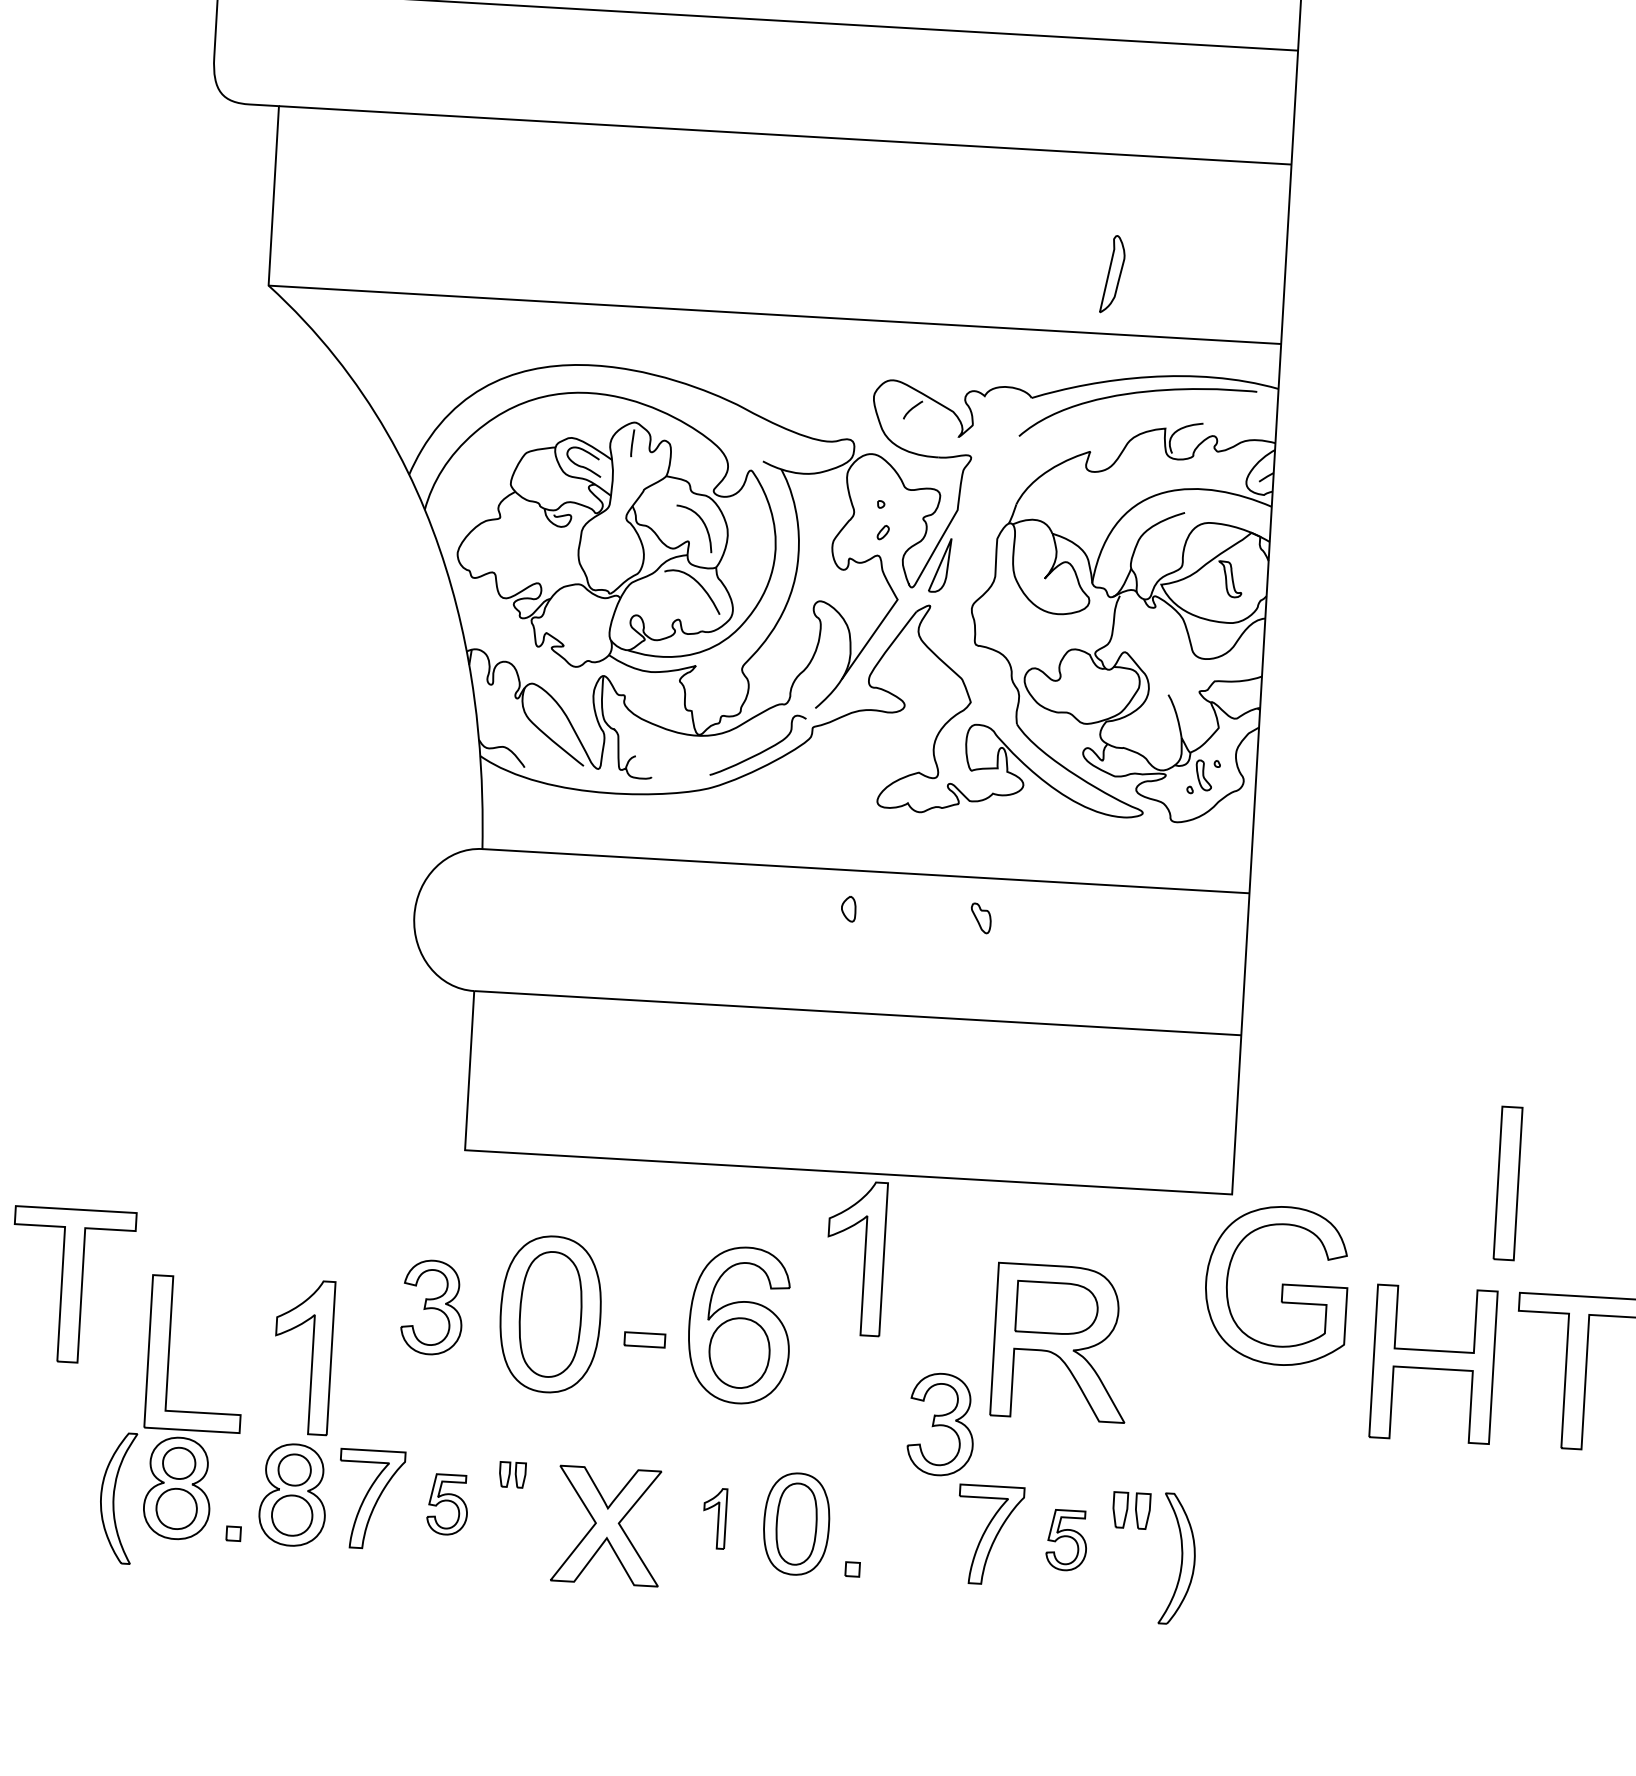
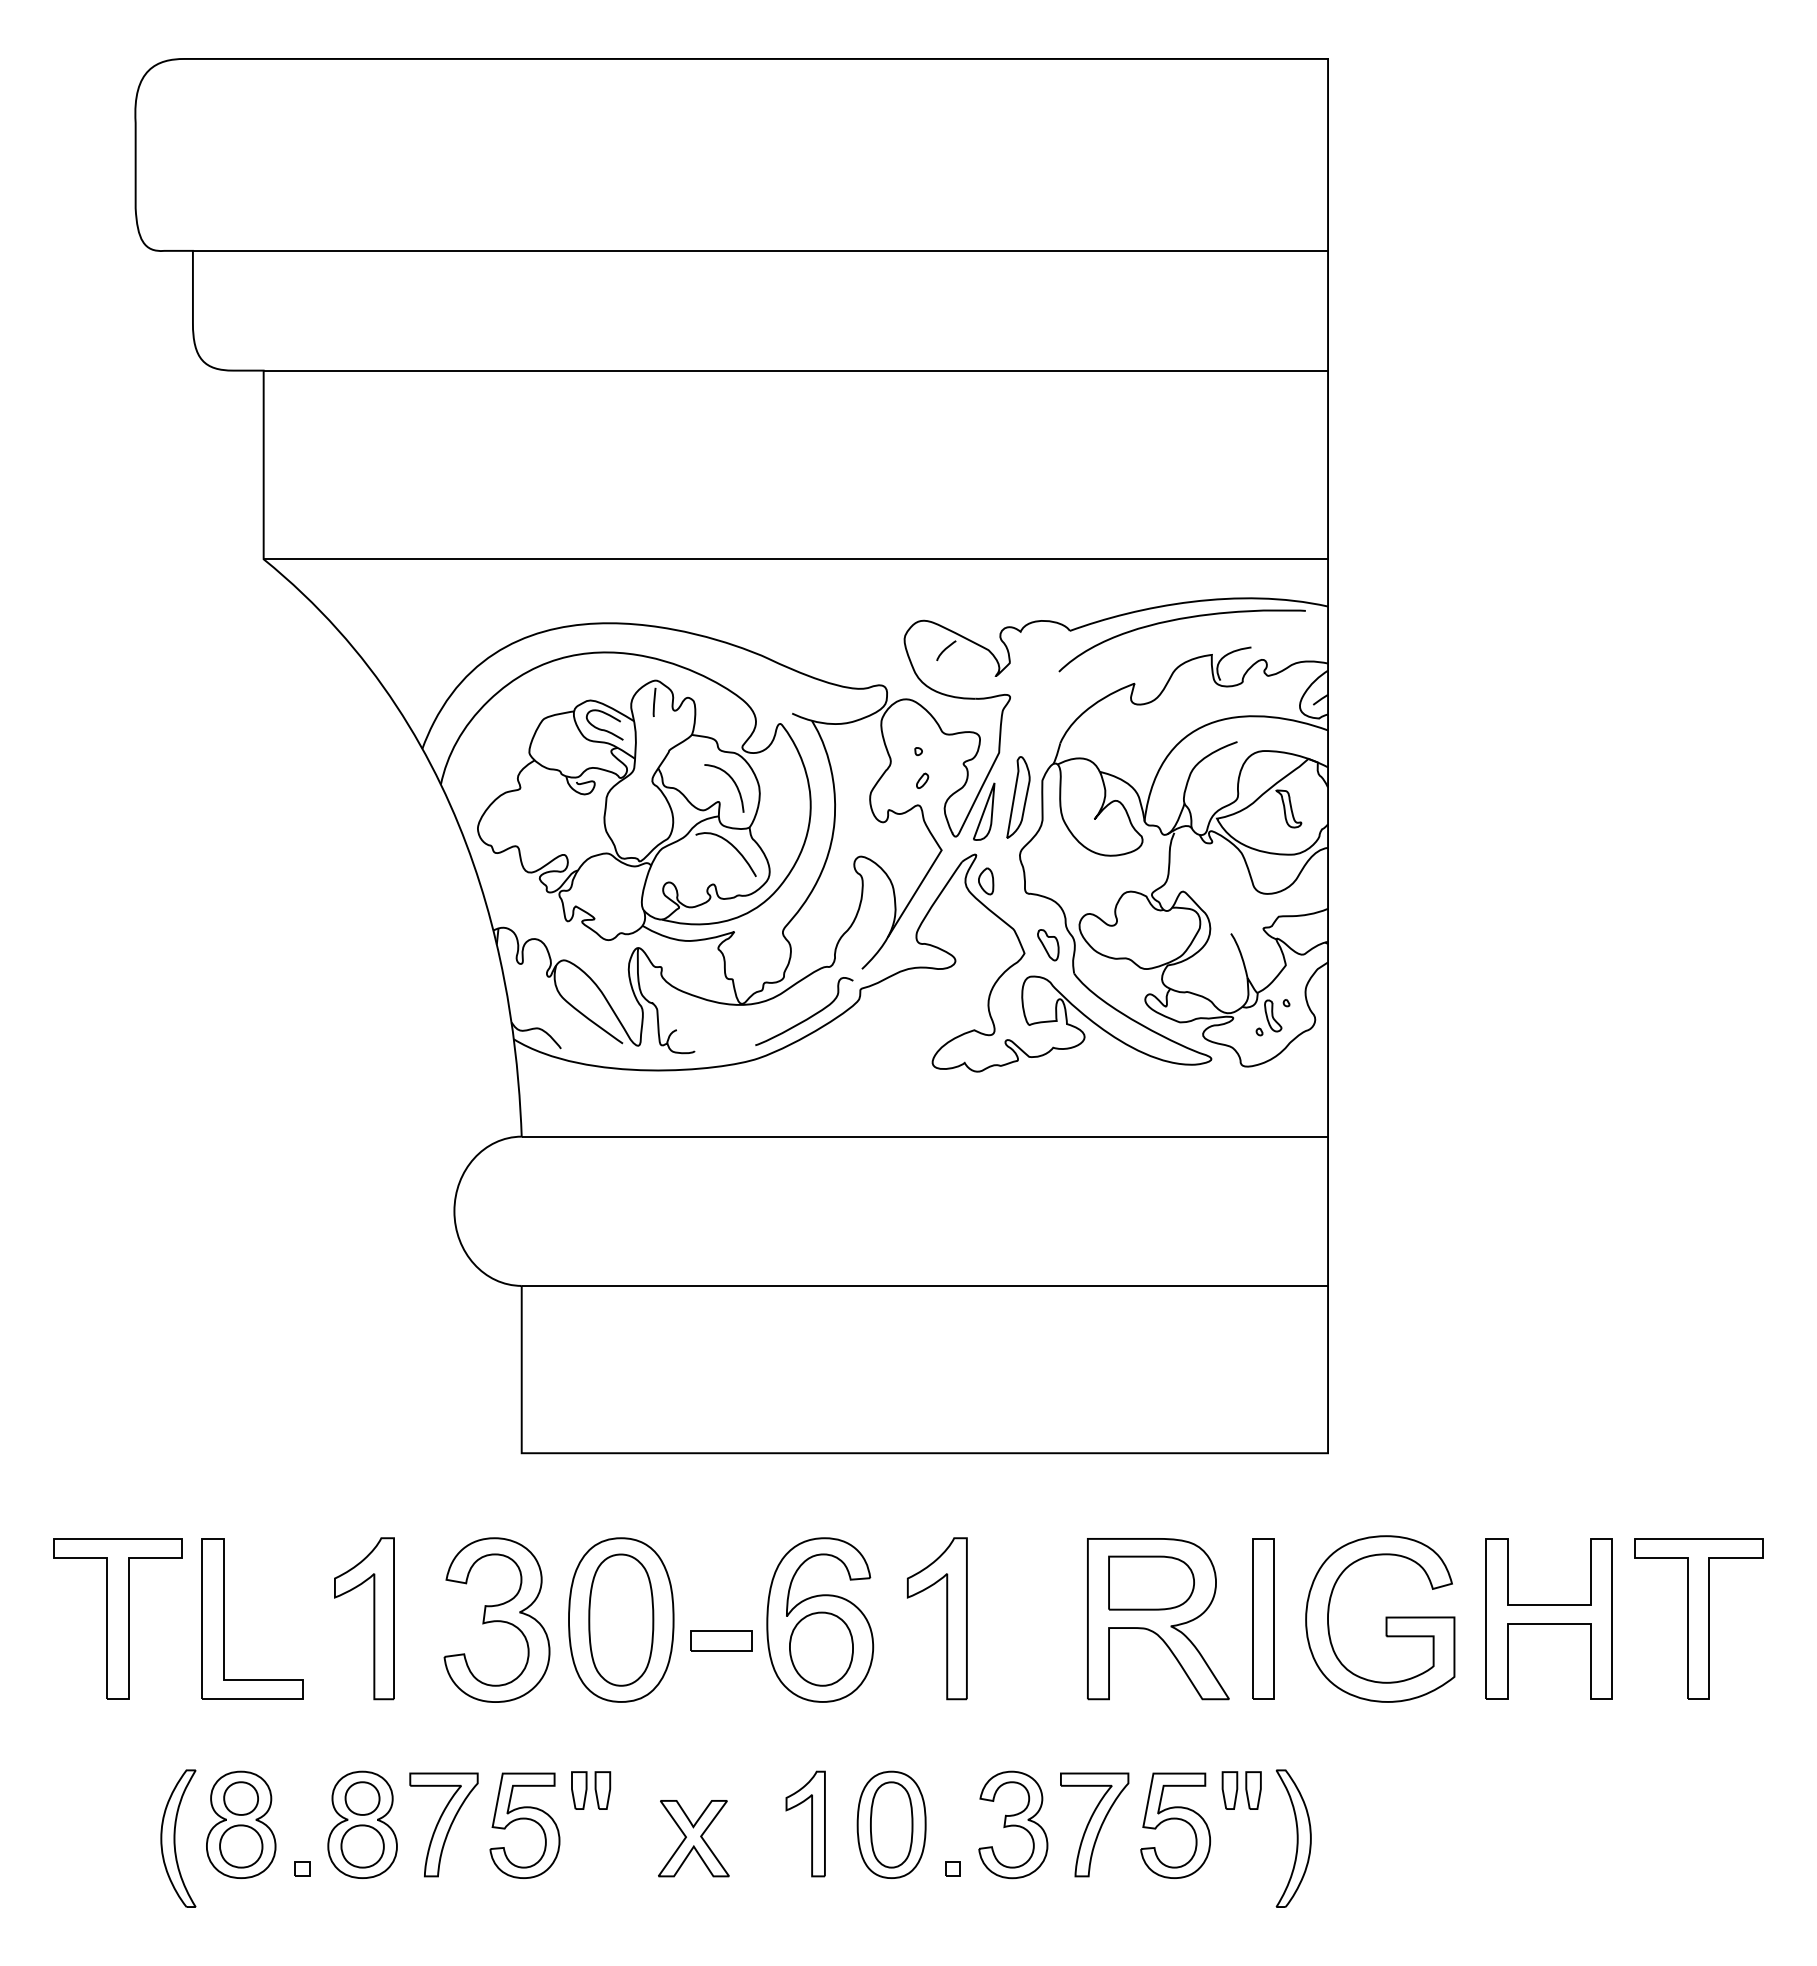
part: (1112, 274) -> (1018, 797), moved
part: (849, 909) -> (986, 881), moved
part: (981, 918) -> (1048, 945), moved
part: (1508, 1182) -> (1263, 1618), moved
part: (864, 1258) -> (946, 1618), moved
part: (1276, 1285) -> (1380, 1618), moved
part: (431, 1307) -> (496, 1619), size x1.67
part: (644, 1339) -> (721, 1640), size x1.43
part: (169, 1352) -> (224, 1618), moved
part: (311, 1357) -> (373, 1618), moved
part: (941, 1424) -> (1013, 1824), moved
part: (512, 1474) -> (591, 1790), size x1.43
part: (447, 1504) -> (524, 1825), size x1.67
part: (714, 1518) -> (805, 1823), size x1.67
part: (607, 1526) -> (693, 1838), size x0.62
part: (1066, 1540) -> (1175, 1825), size x1.67

